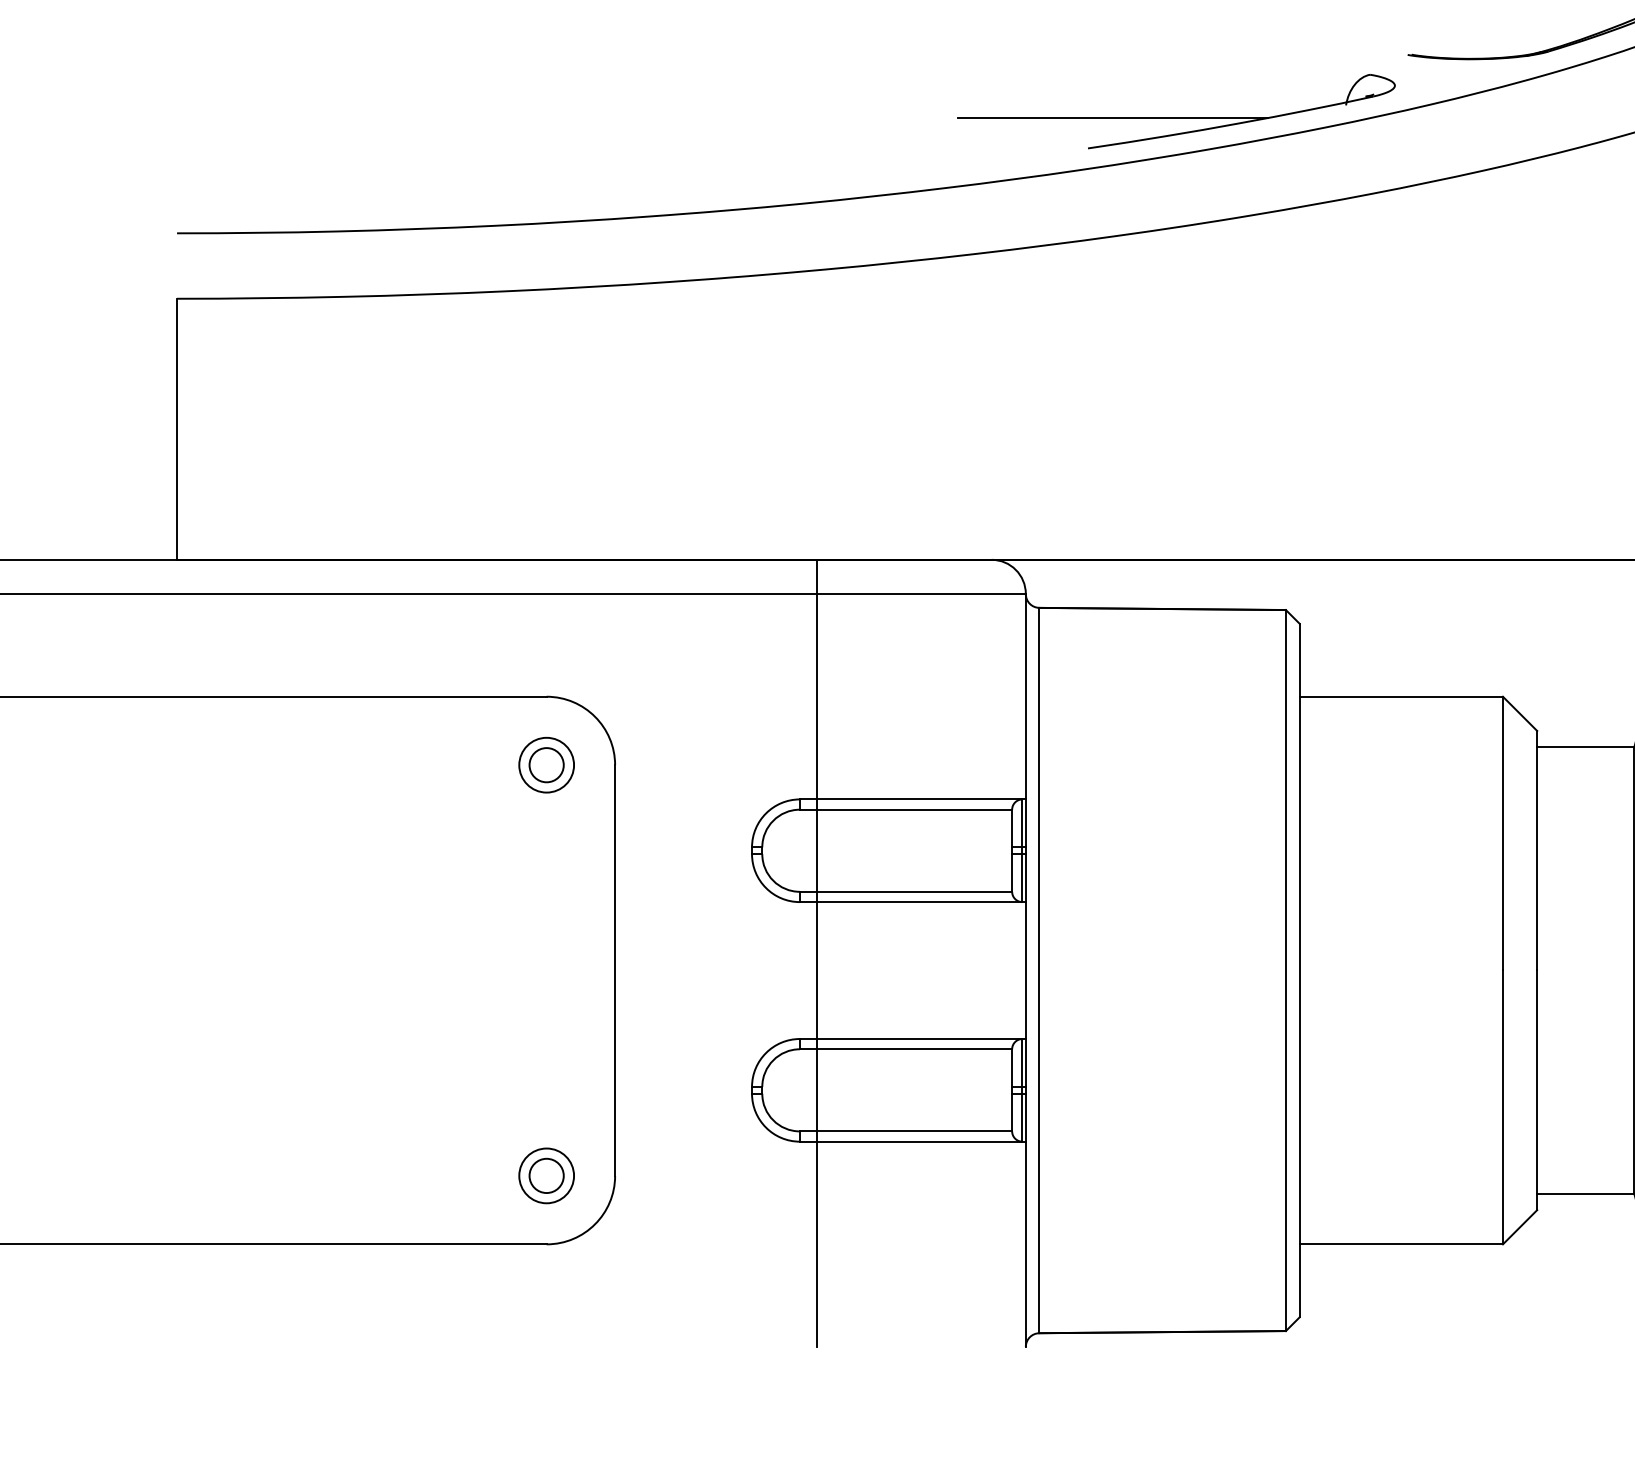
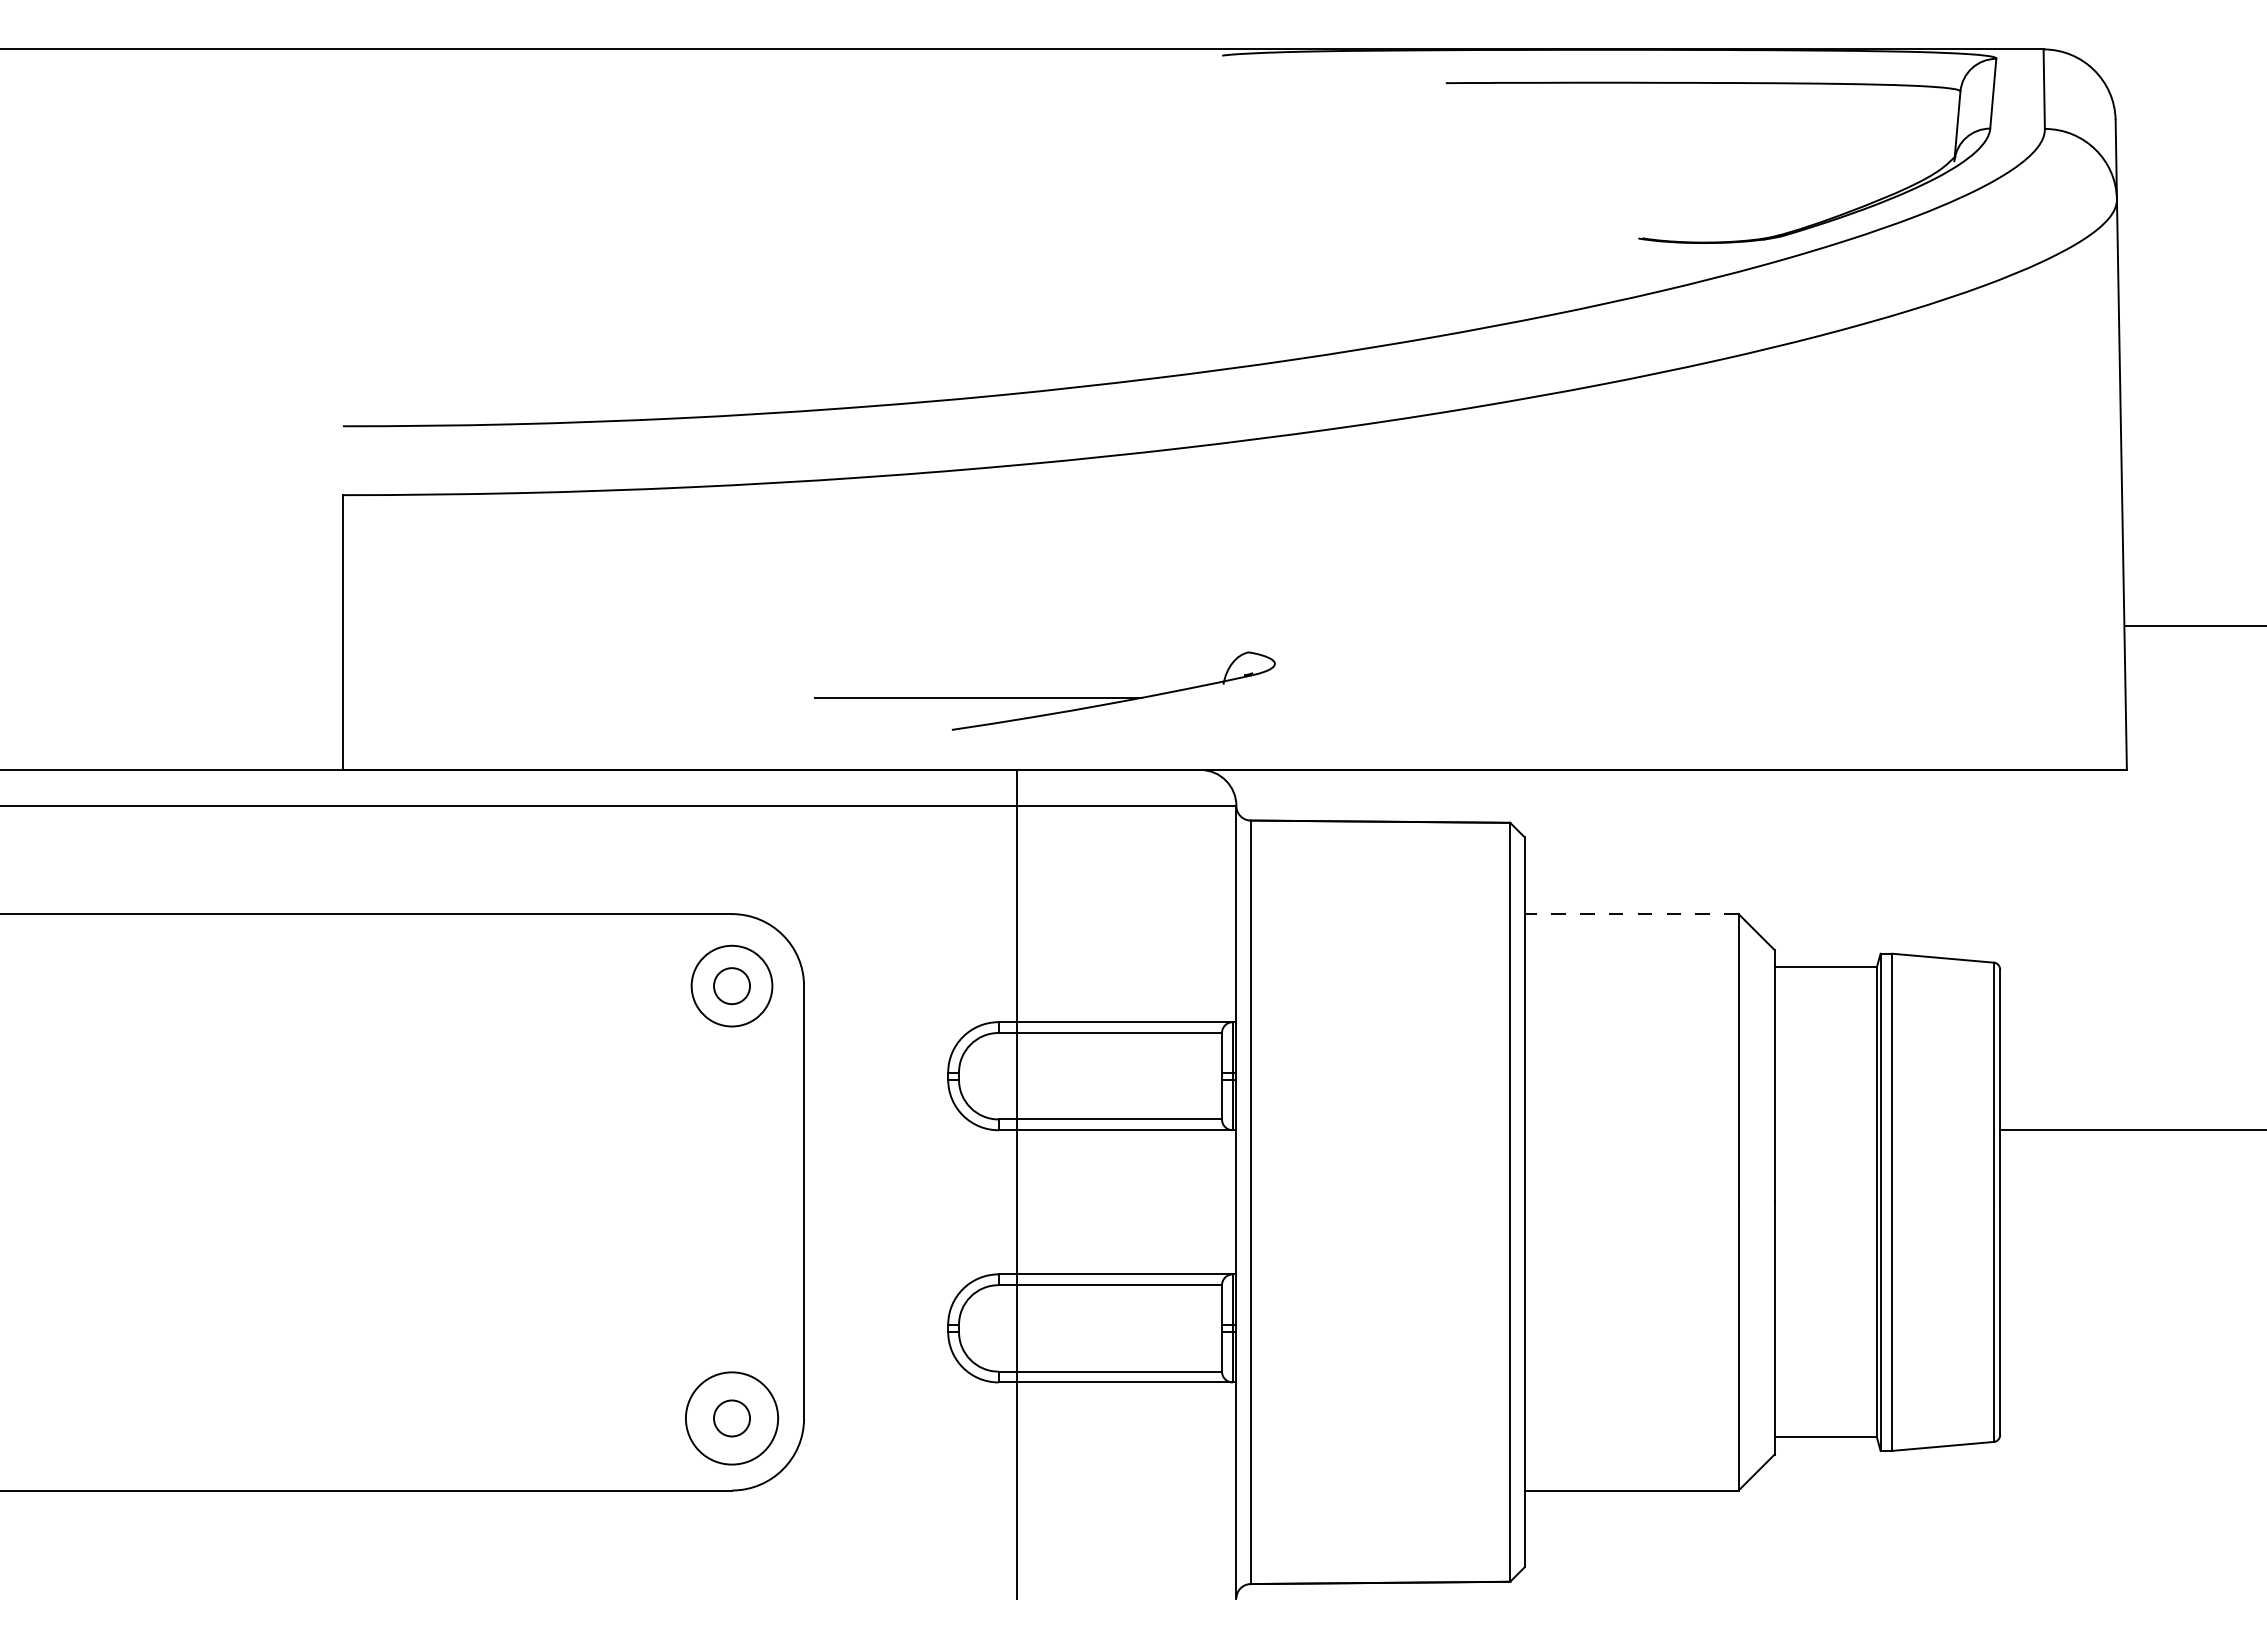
part: (1176, 117) -> (1044, 697), moved
line: (1401, 697) -> (1631, 914), solid -> dashed
circle: (546, 764) -> (731, 985), size x1.4
circle: (546, 1175) -> (731, 1418), size x1.6

